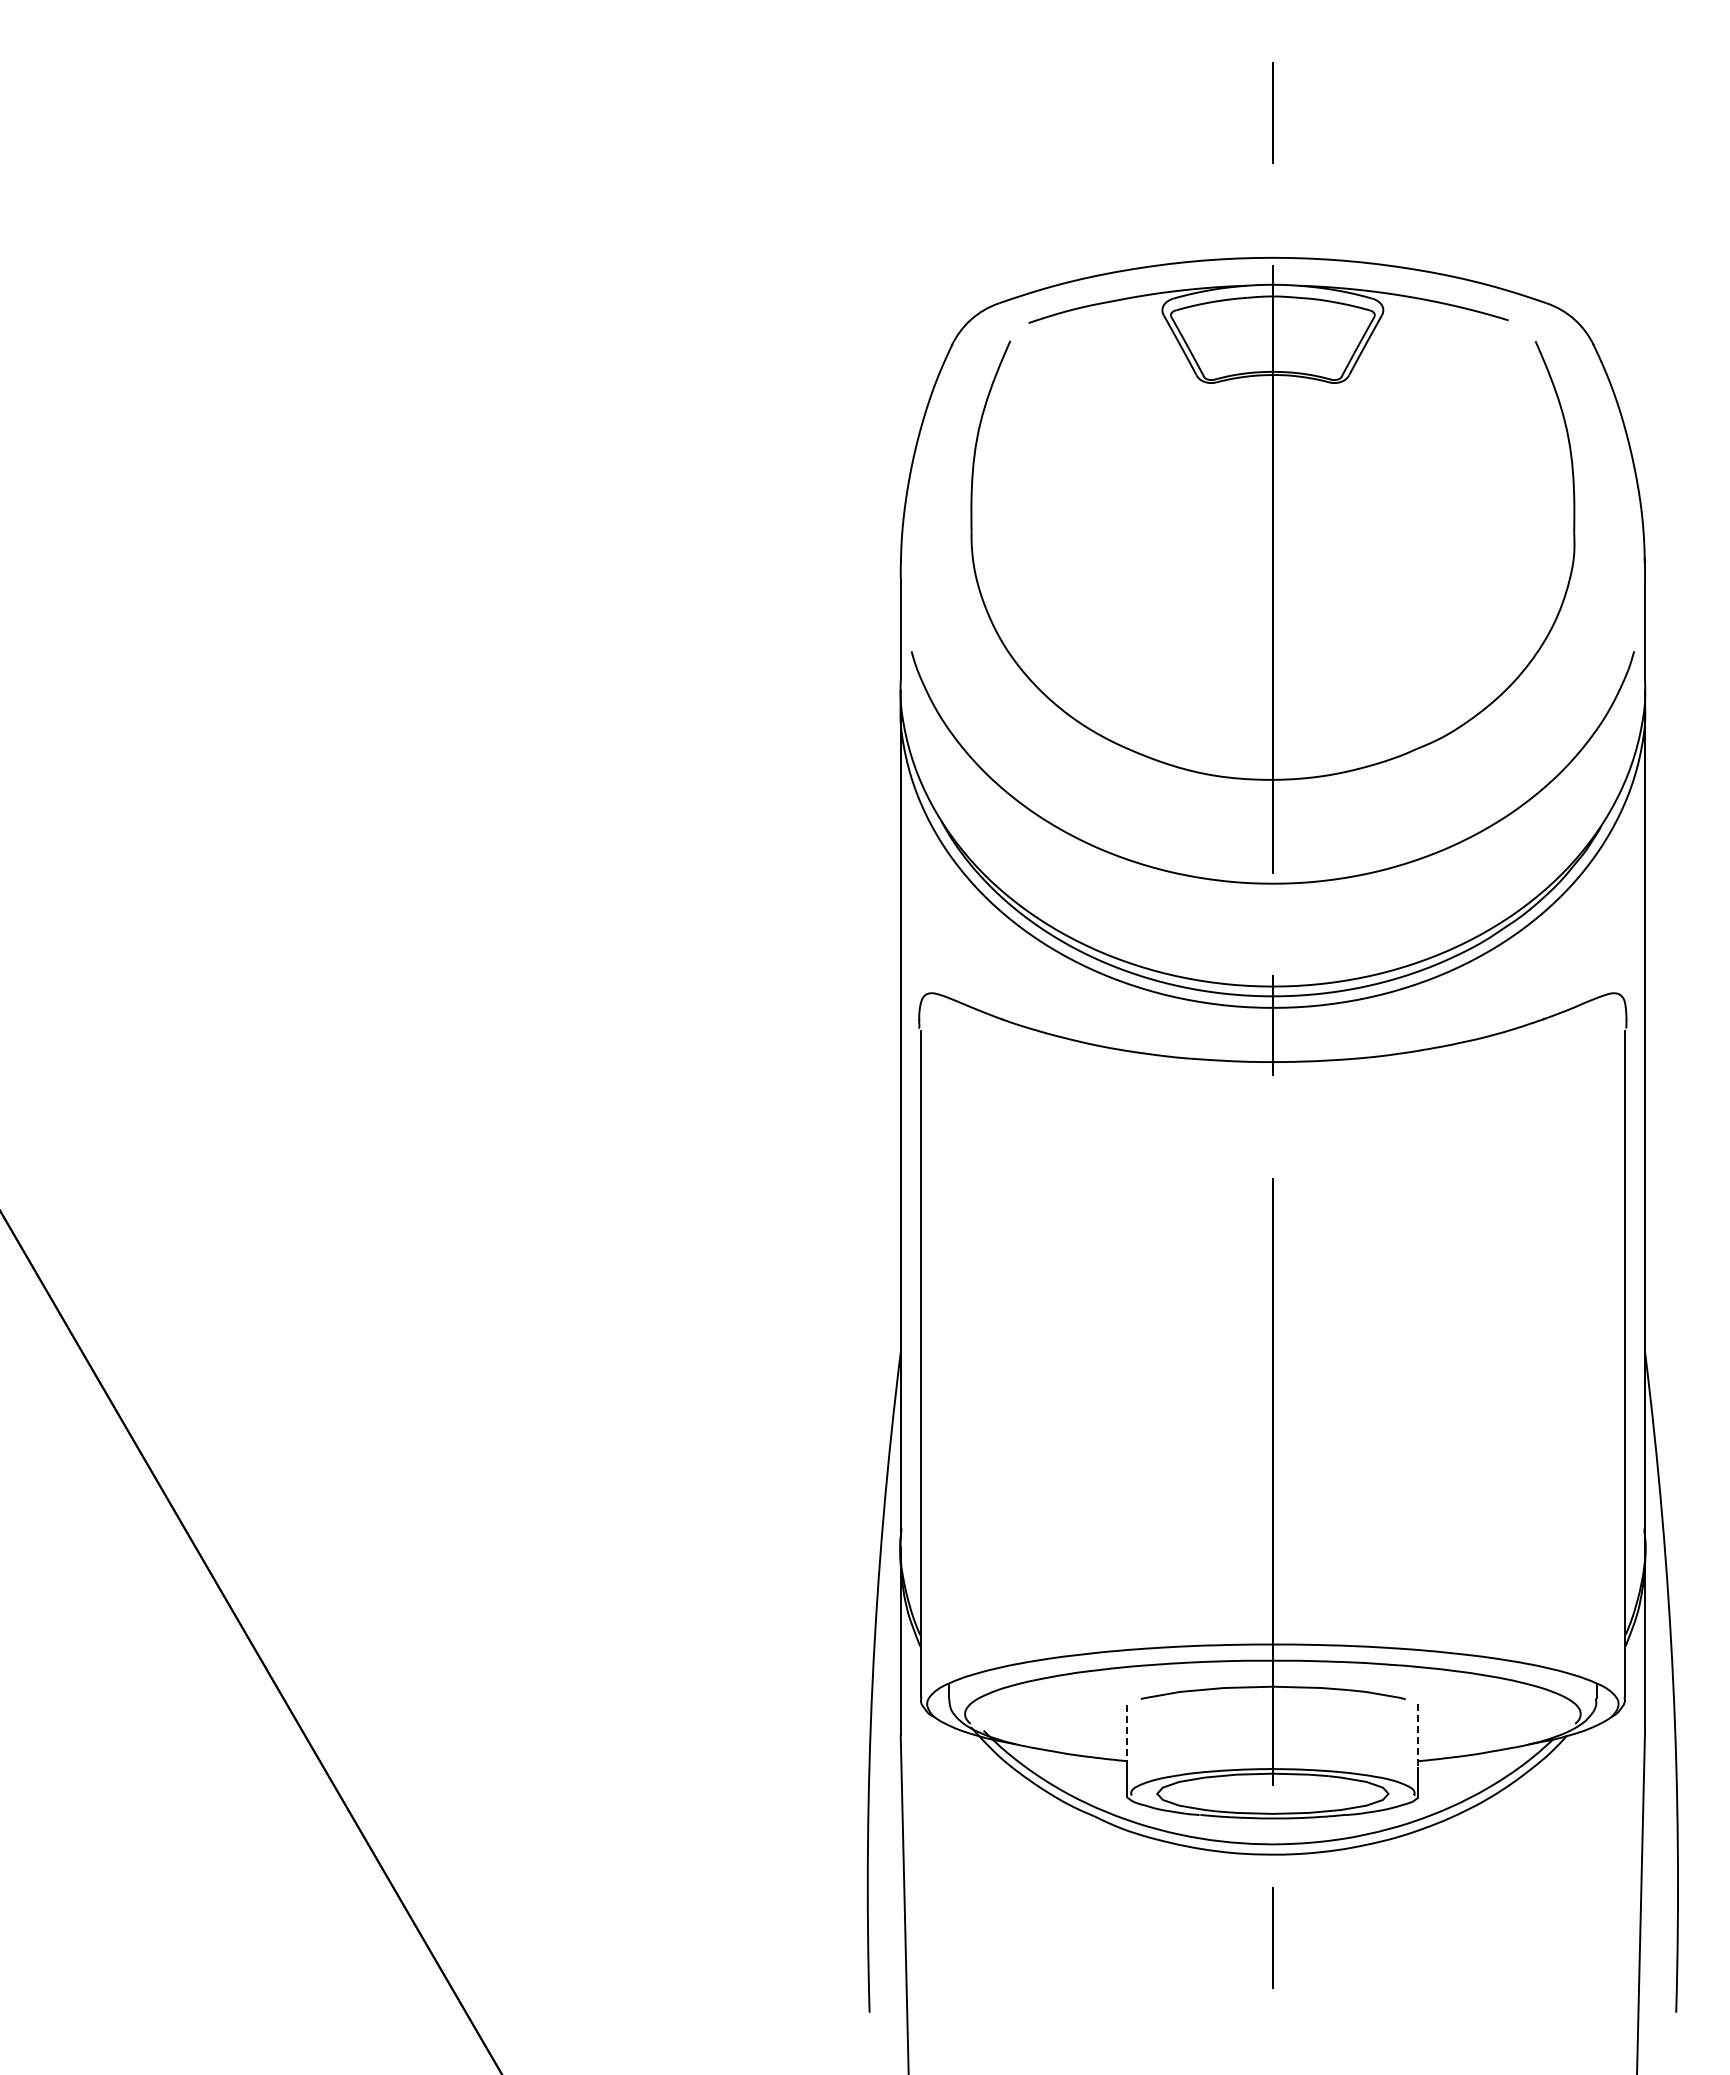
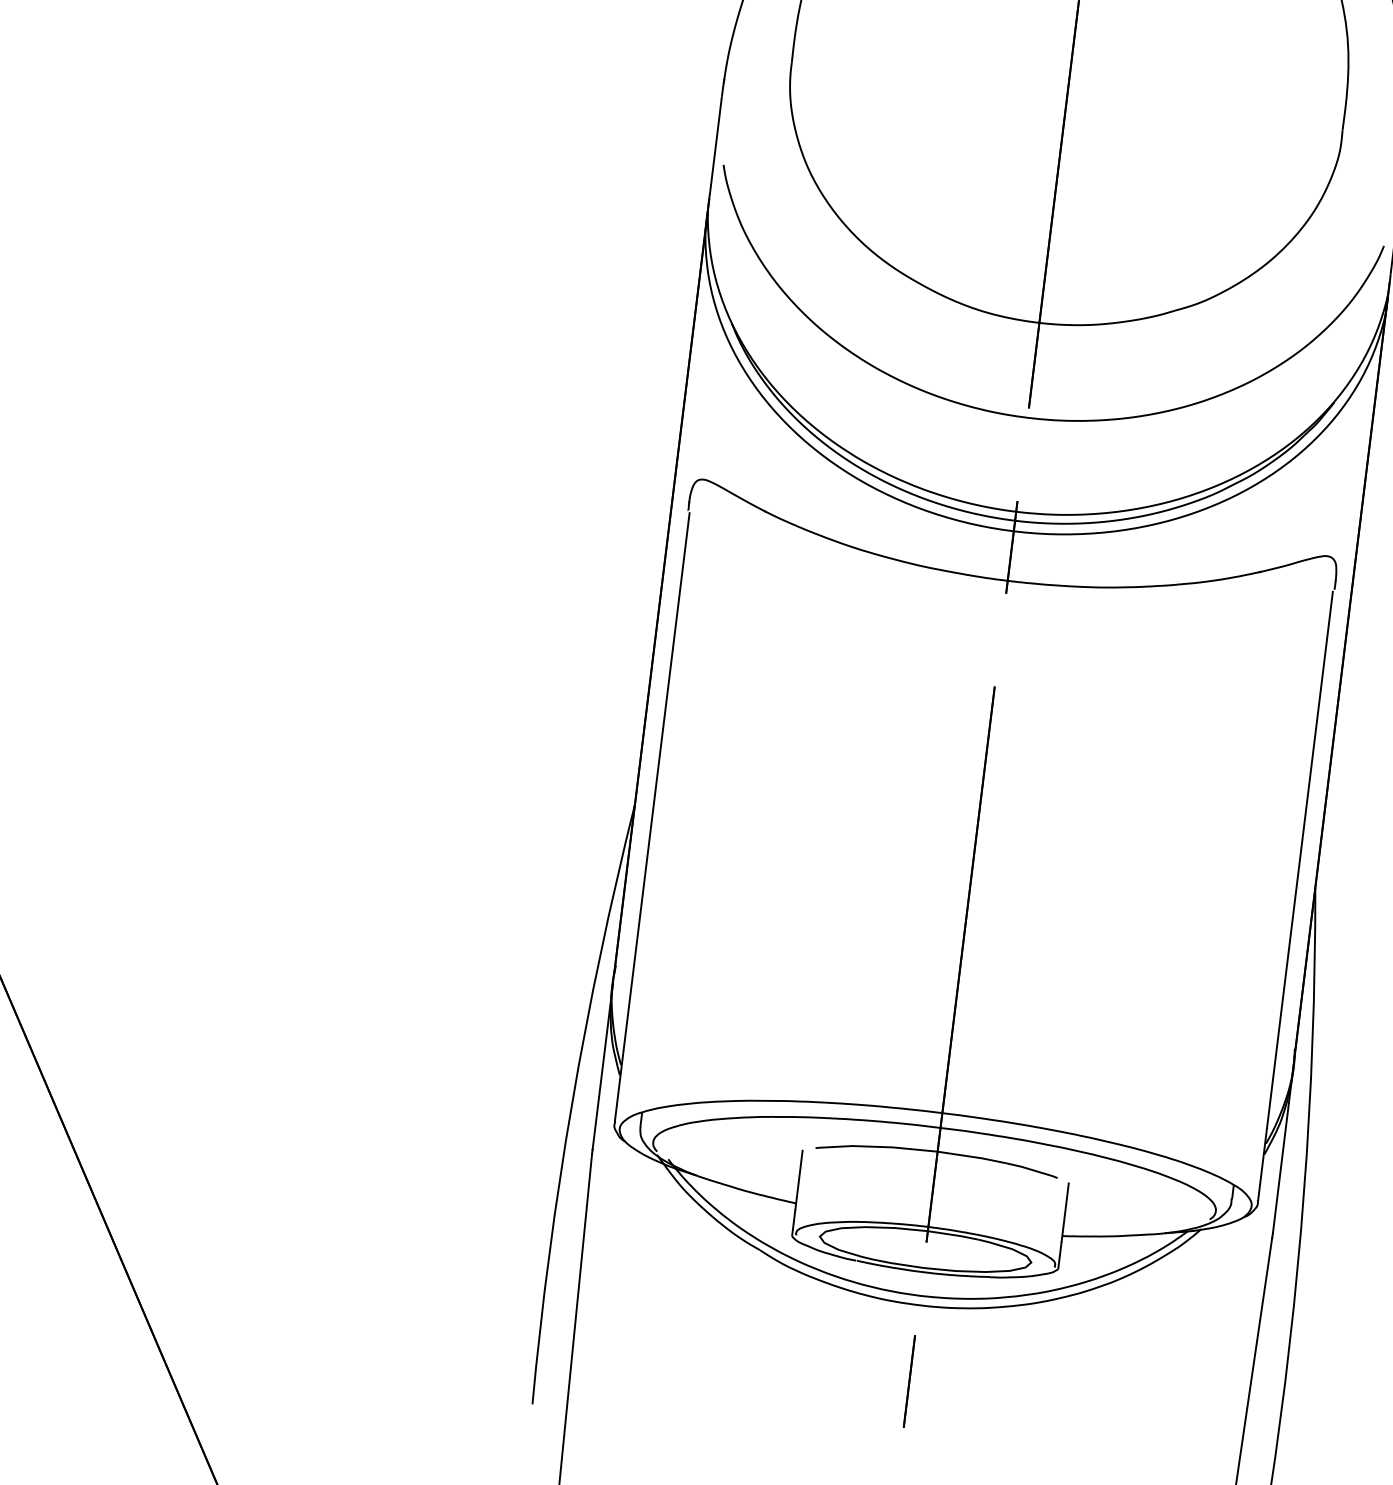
line: (1127, 1735) -> (799, 1179), dashed -> solid
line: (1418, 1735) -> (1065, 1212), dashed -> solid

